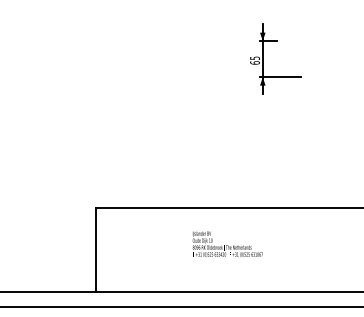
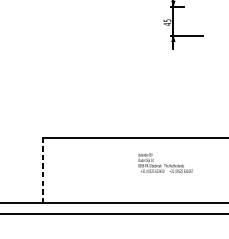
text: (254, 62) -> (166, 24), 65 -> 45
text: (227, 243) -> (165, 162), moved
line: (95, 250) -> (43, 170), solid -> dashed

